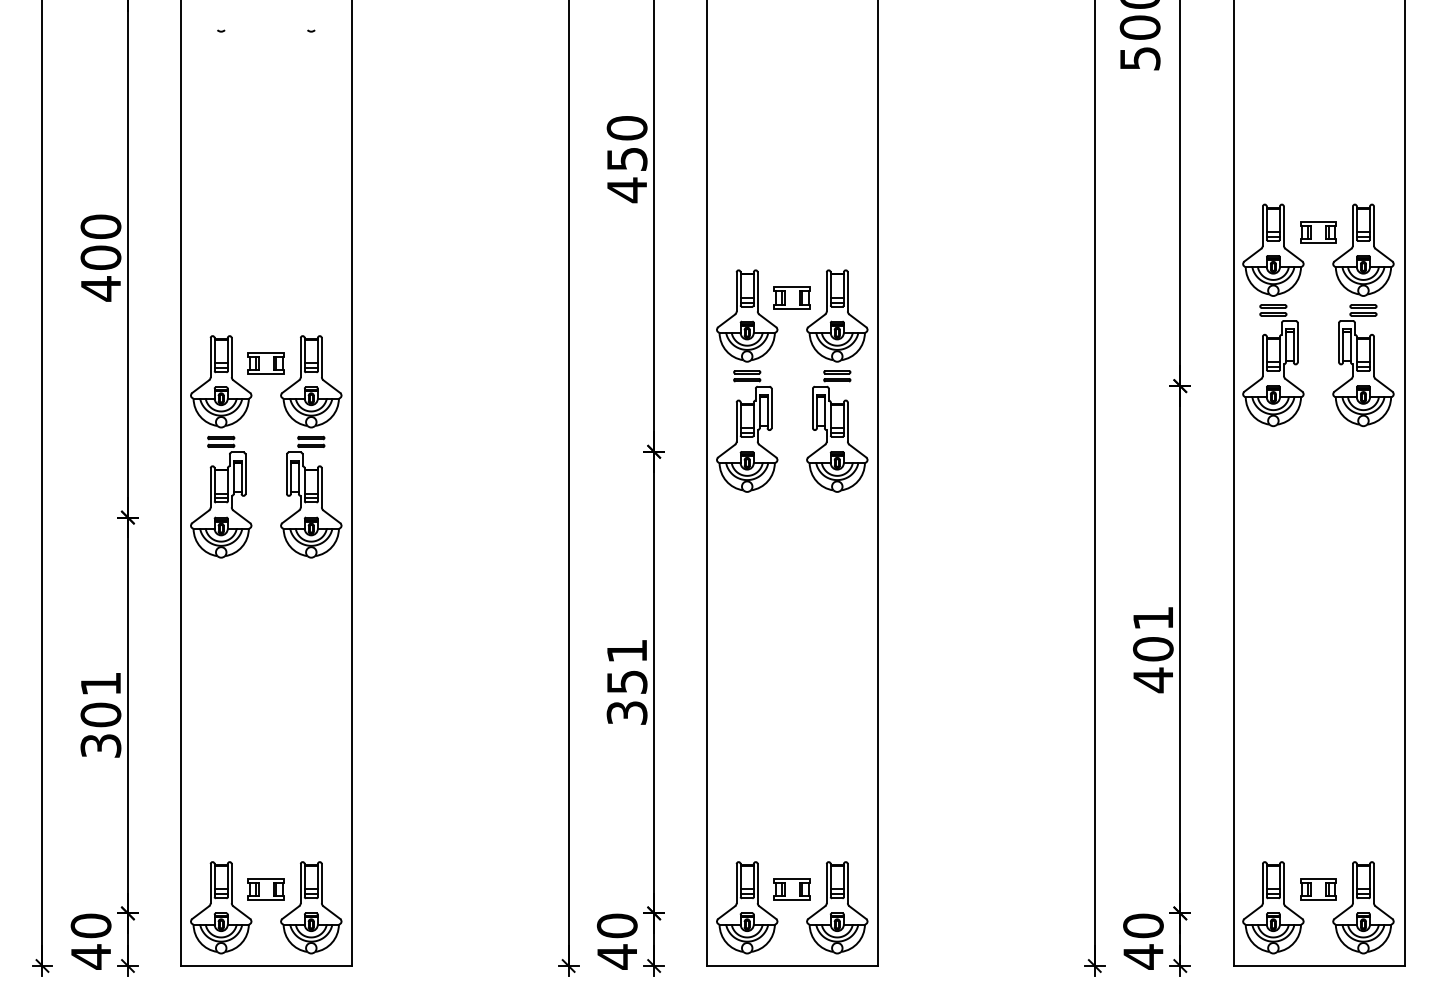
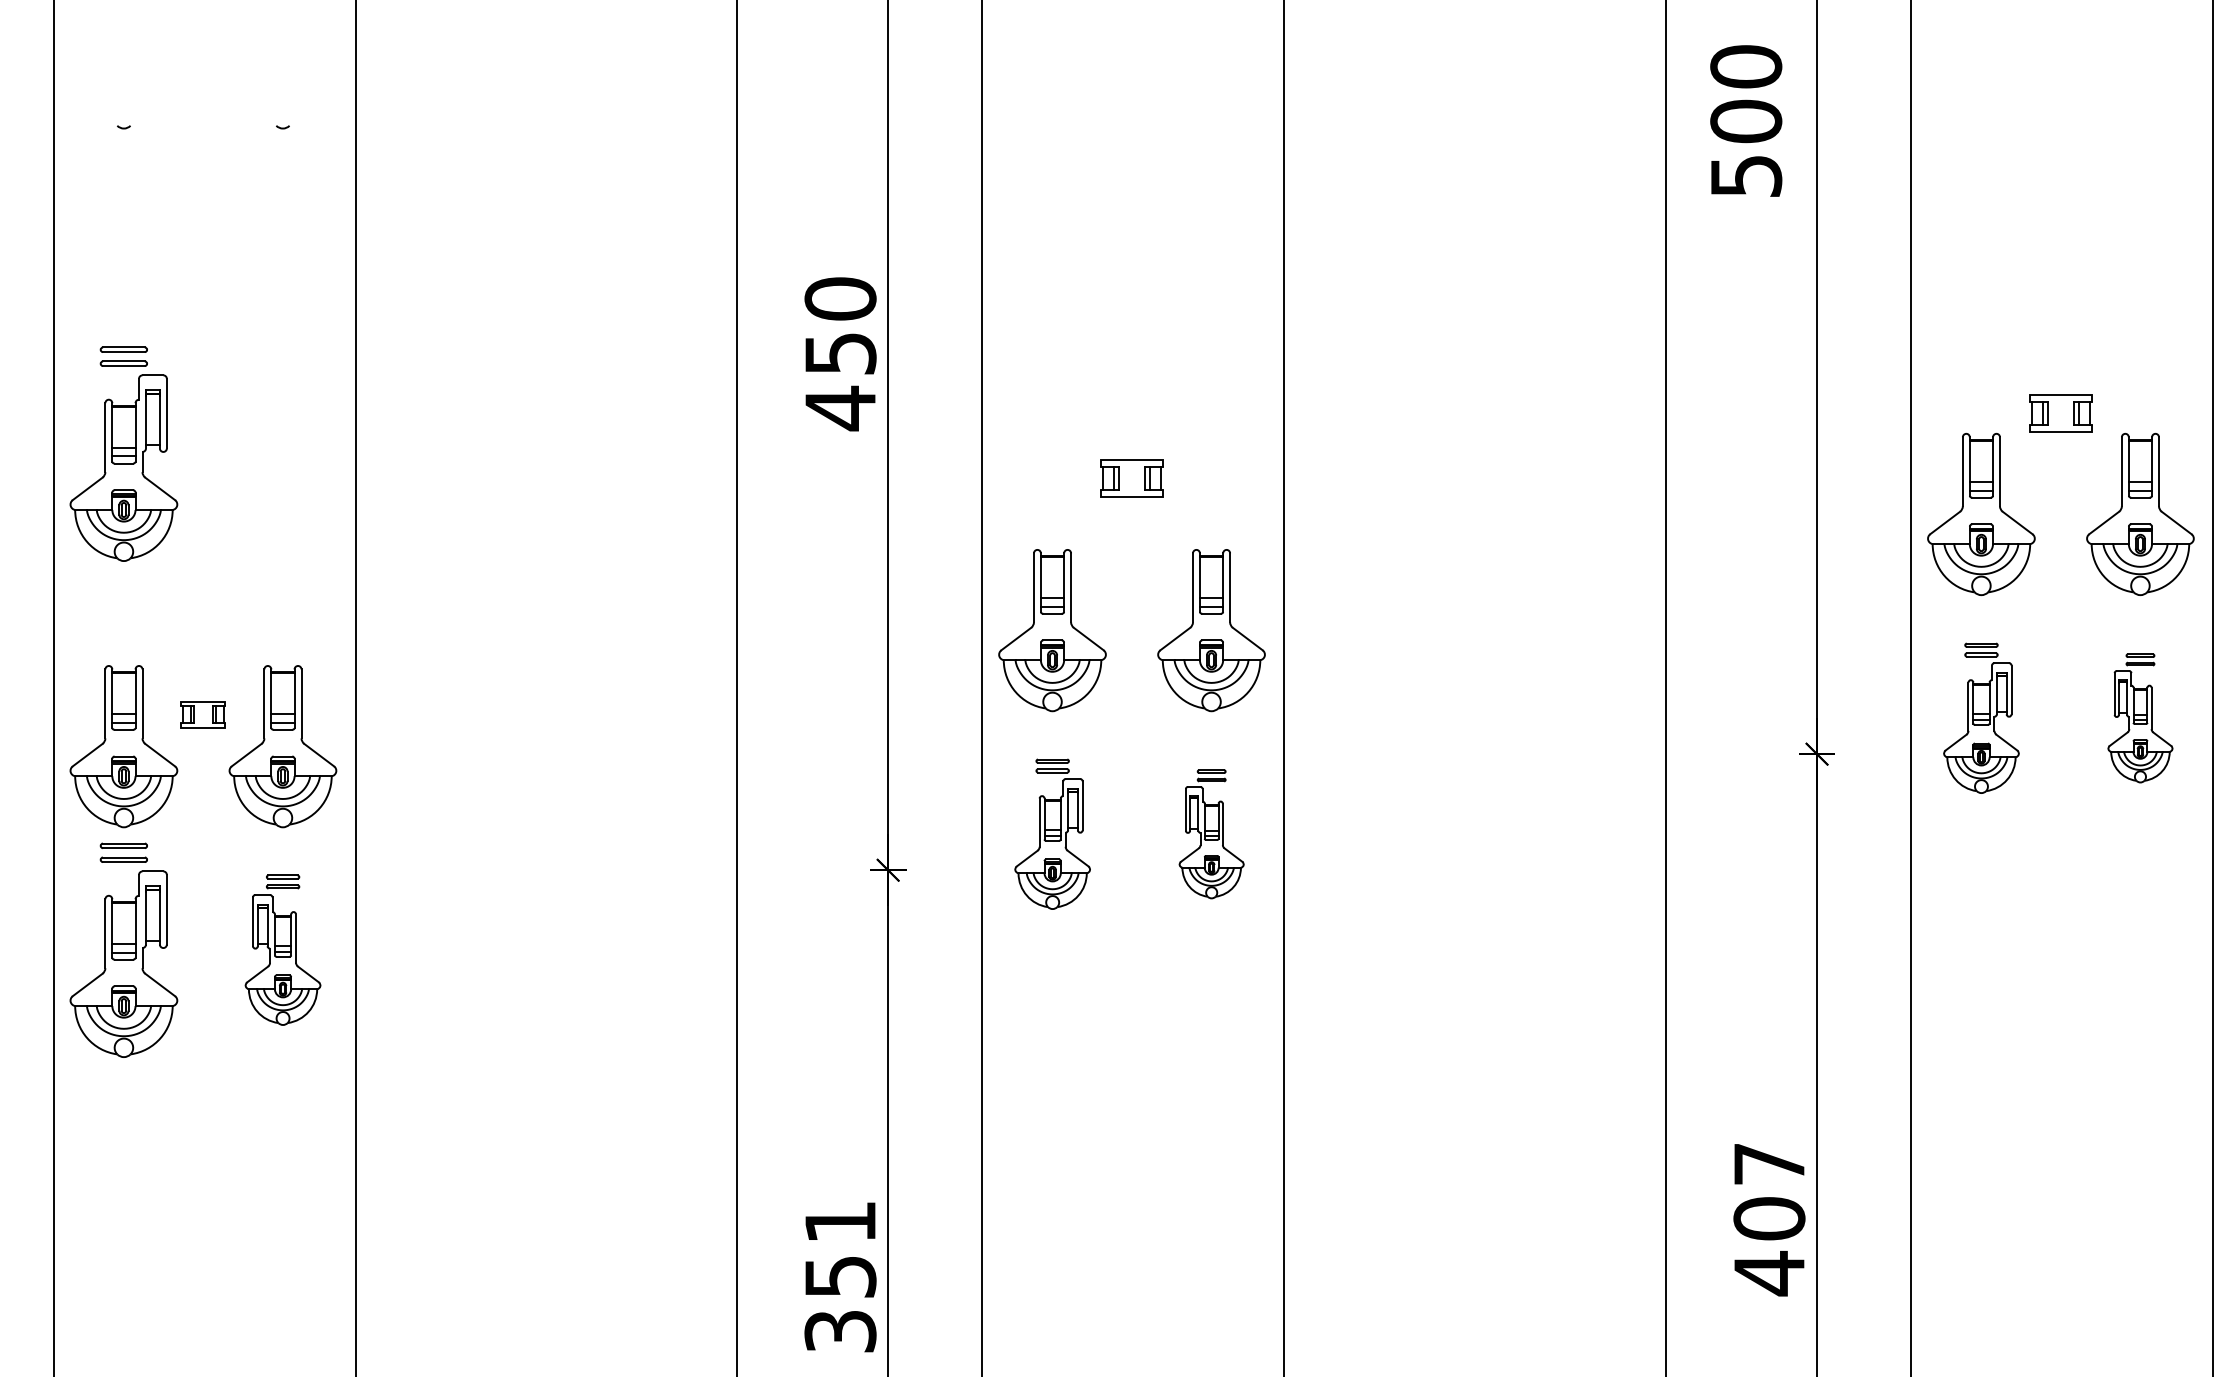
part: (221, 215) -> (124, 453), added
part: (1318, 232) -> (2061, 414), moved
part: (791, 297) -> (1130, 477), moved
part: (265, 363) -> (202, 714), size x0.7
part: (1273, 365) -> (1981, 717), size x0.7
part: (1363, 365) -> (2140, 717), size x0.6
part: (747, 431) -> (1053, 834), size x0.7
part: (837, 431) -> (1211, 834), size x0.6
part: (311, 496) -> (283, 949), size x0.7
text: (1152, 618) -> (1768, 1164), 401 -> 407

